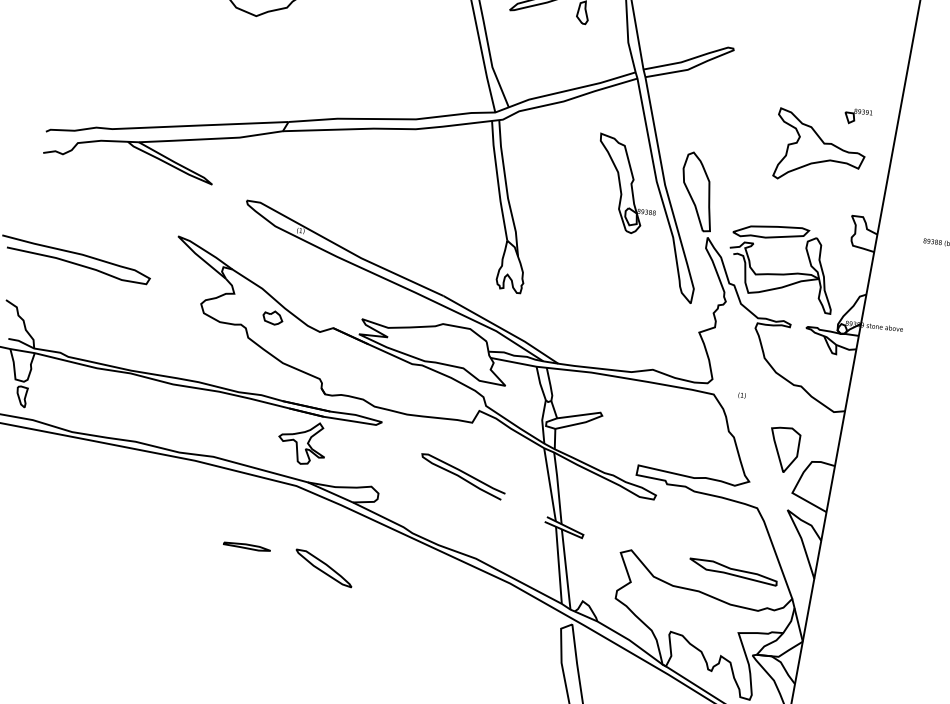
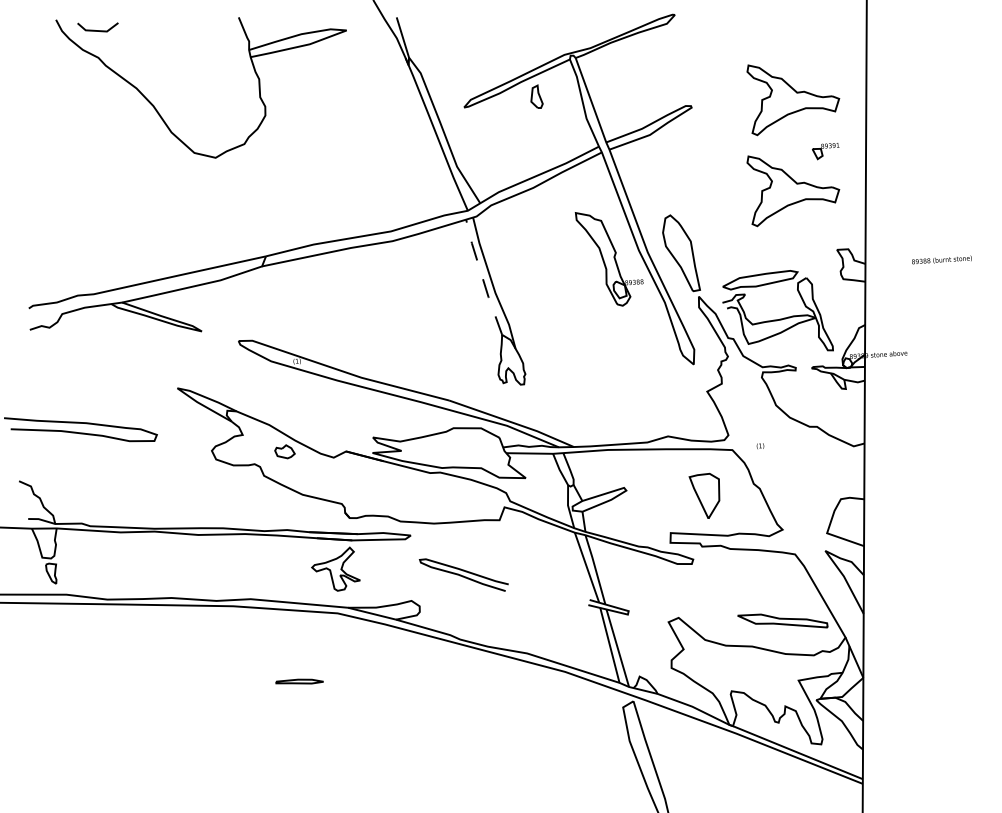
part: (835, 61) -> (793, 100), added
line: (498, 180) -> (482, 277), solid -> dashed
part: (783, 448) -> (704, 495), moved
curve: (462, 477) -> (463, 575), moved
part: (324, 568) -> (379, 689), removed

